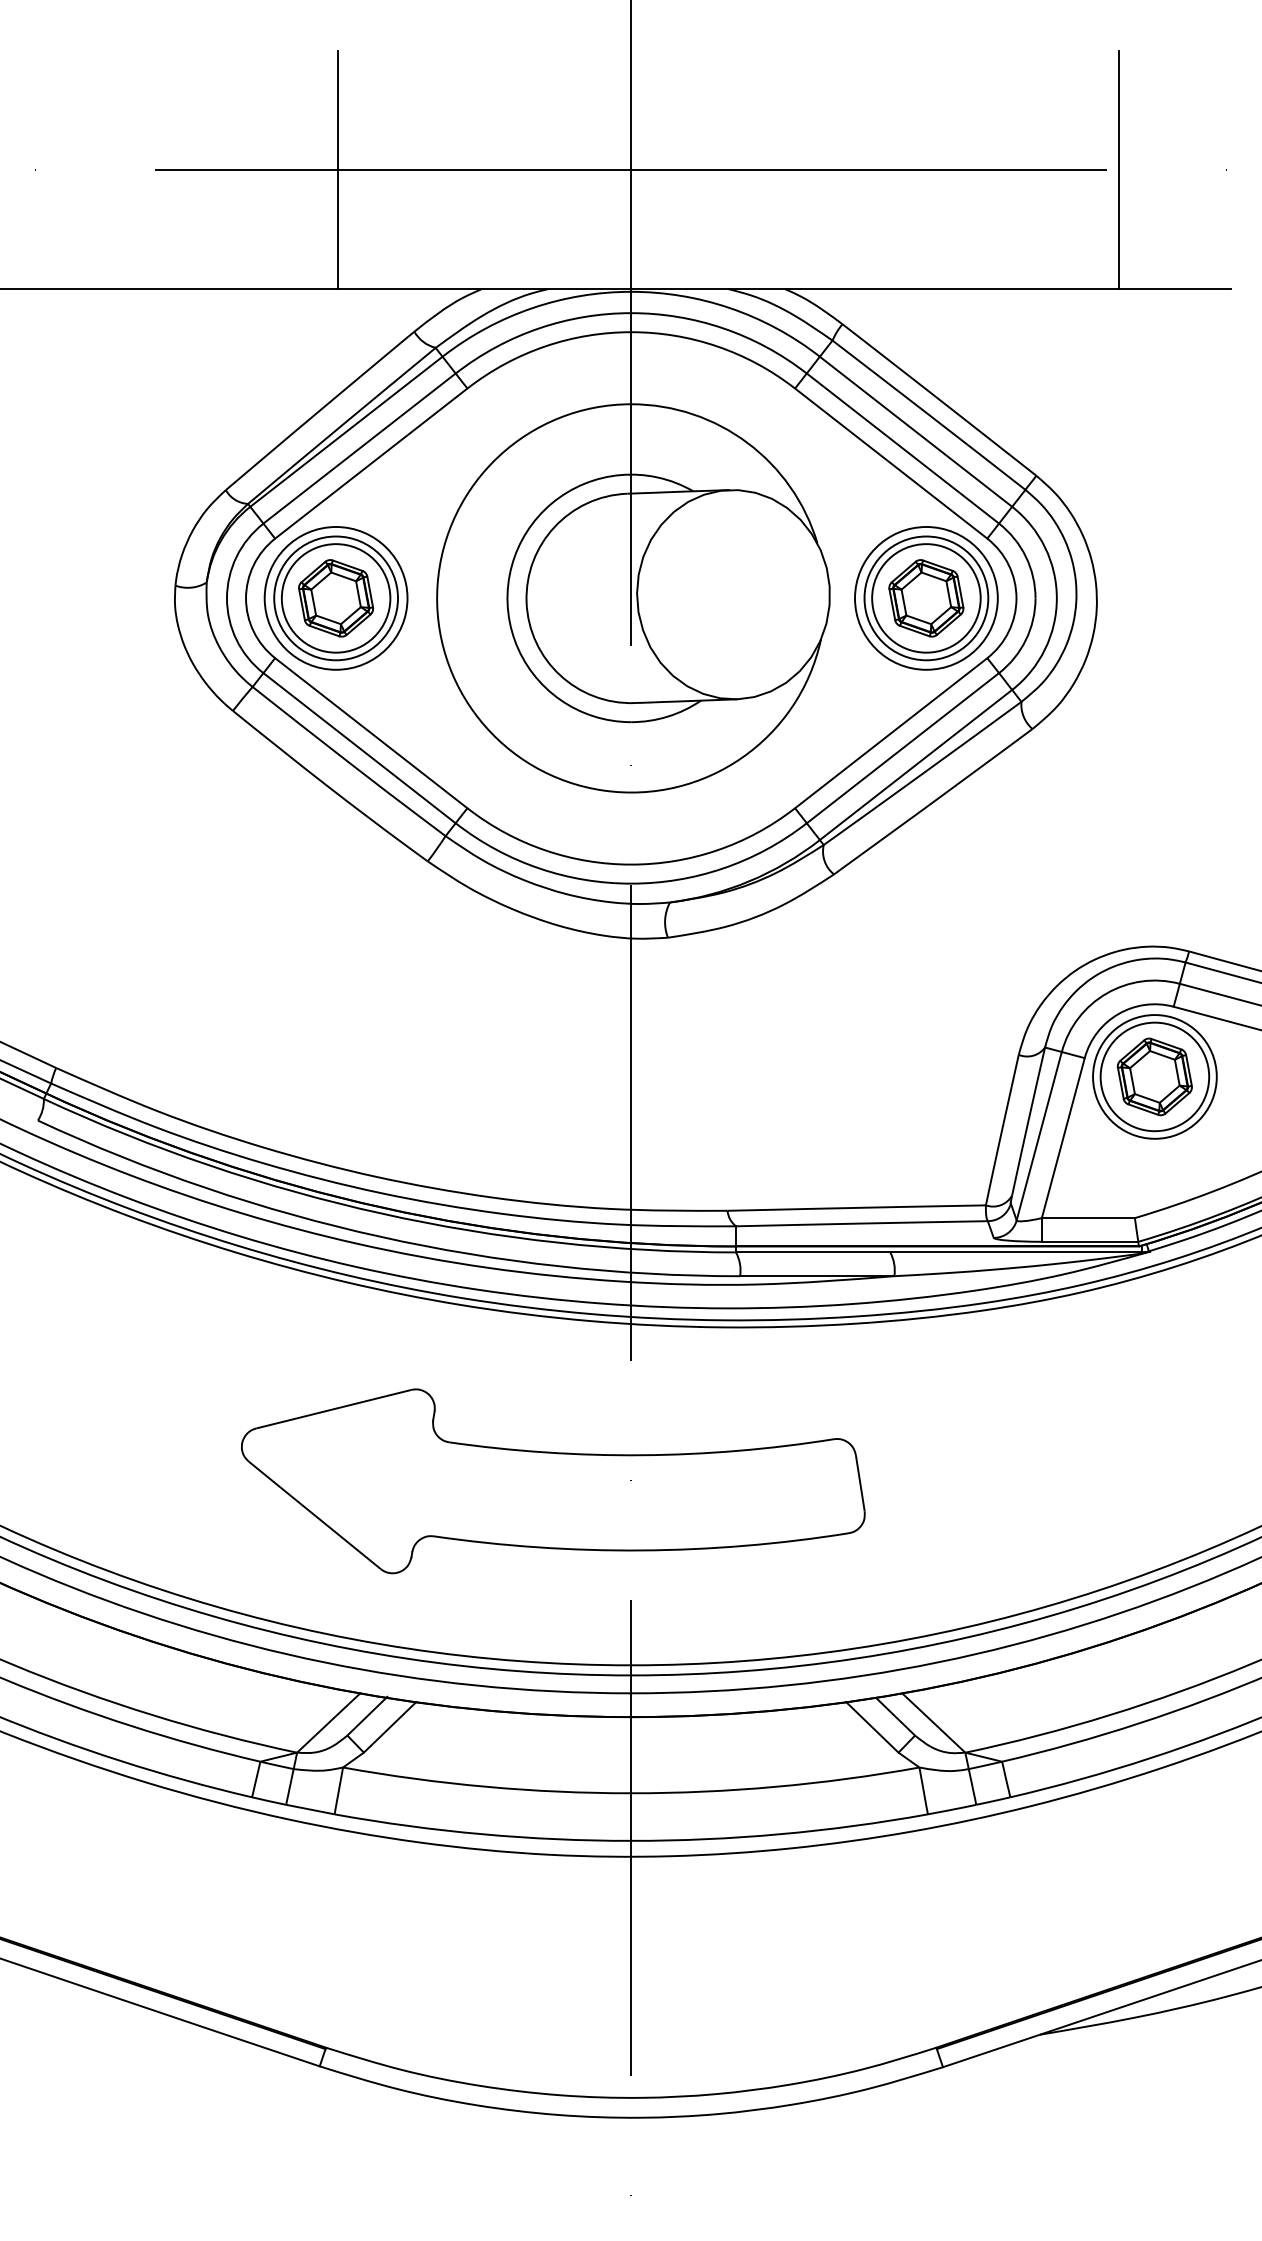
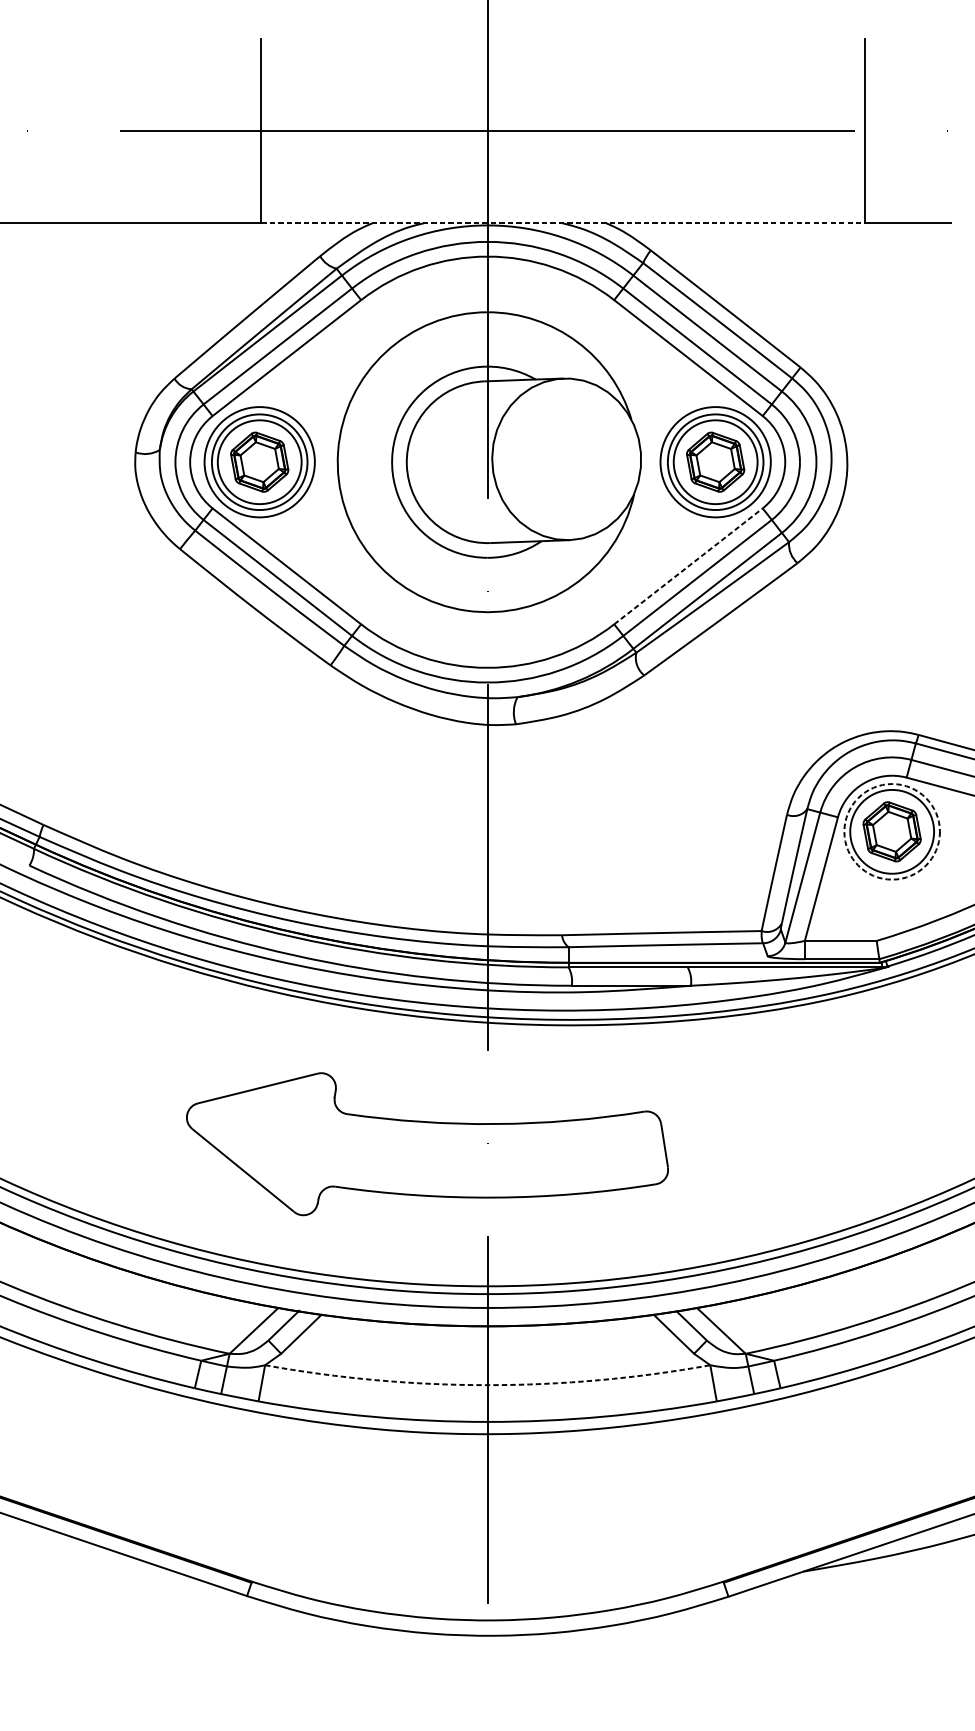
line: (728, 288) -> (562, 222), solid -> dashed
line: (891, 733) -> (688, 566), solid -> dashed
circle: (1154, 1076) -> (891, 831), solid -> dashed
arc: (631, 1793) -> (487, 1385), solid -> dashed

